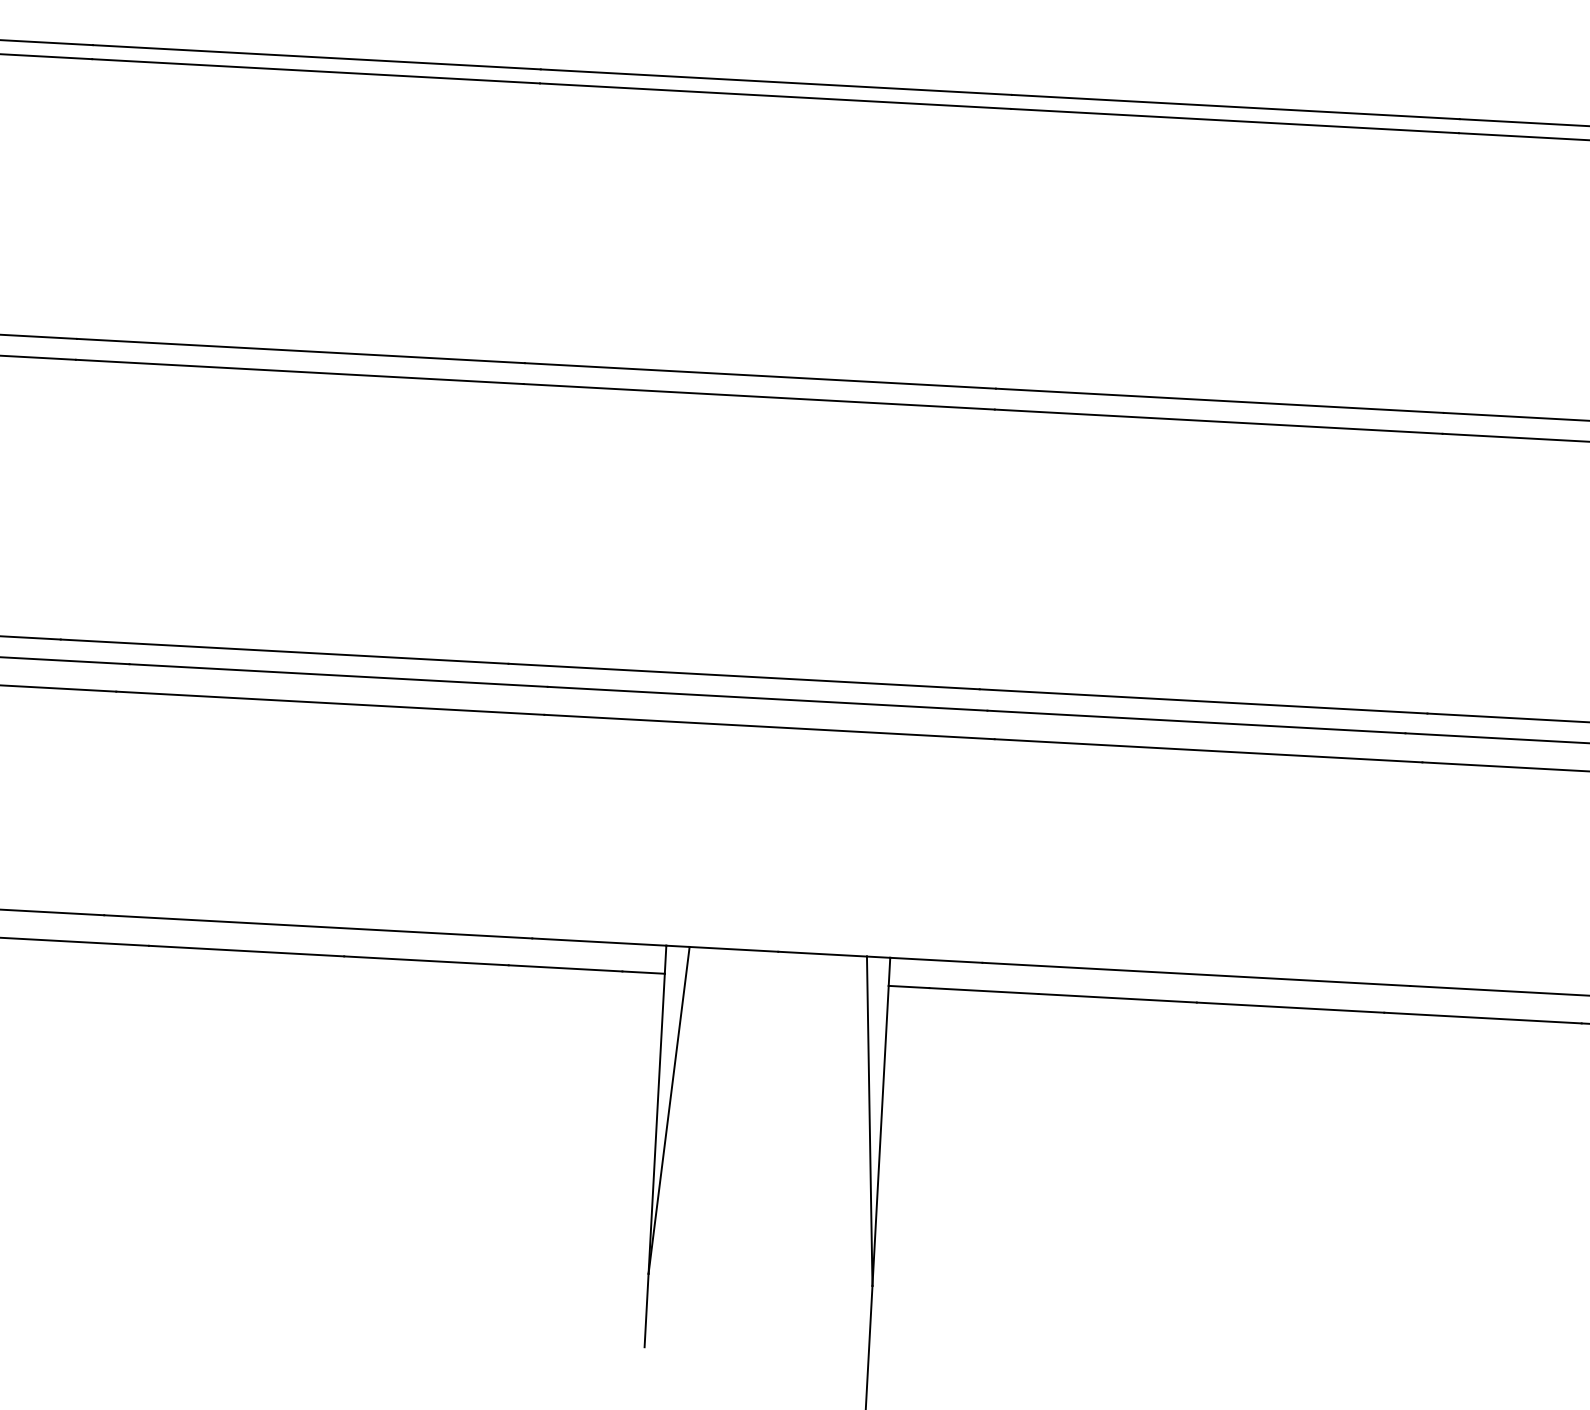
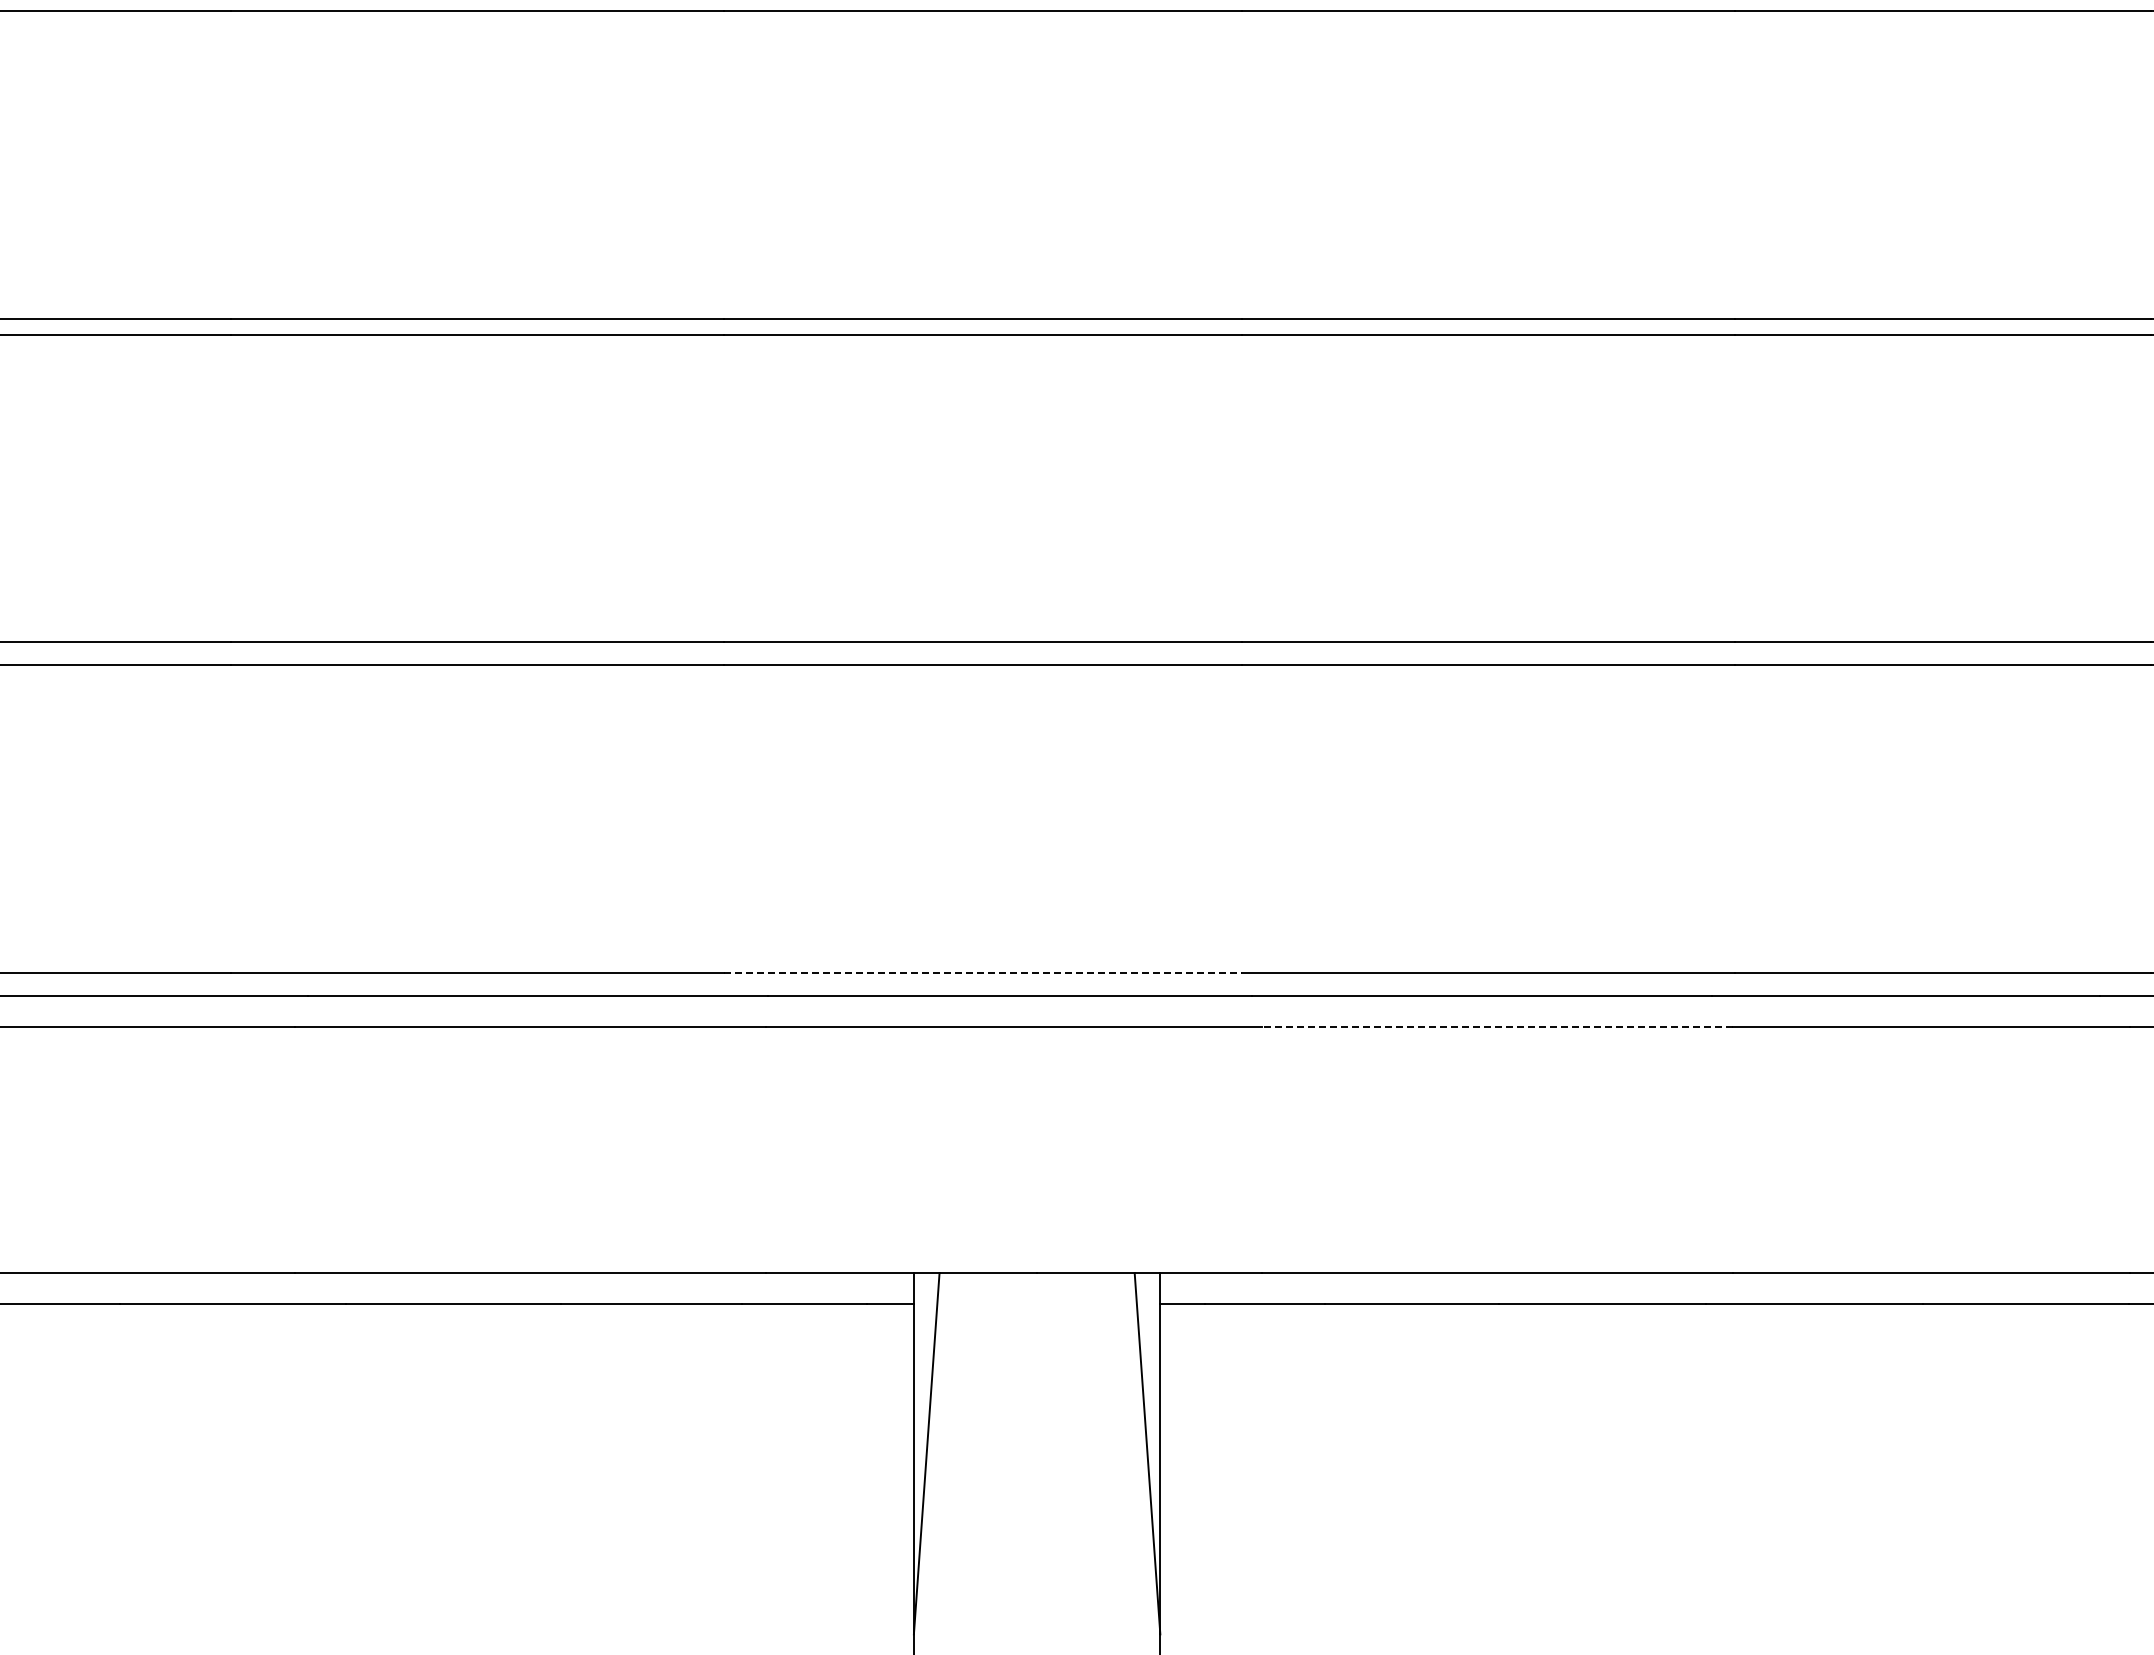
line: (744, 676) -> (983, 973), solid -> dashed
line: (1207, 751) -> (1496, 1027), solid -> dashed

